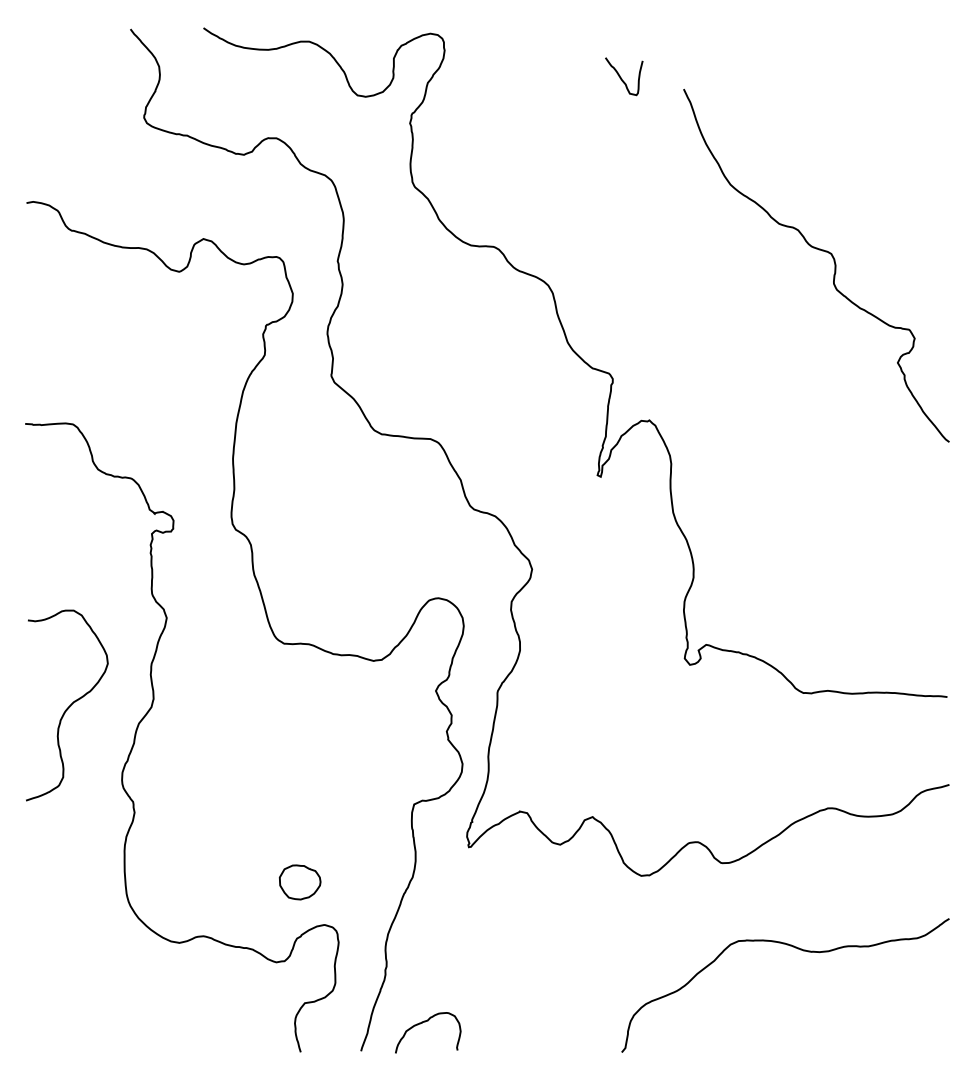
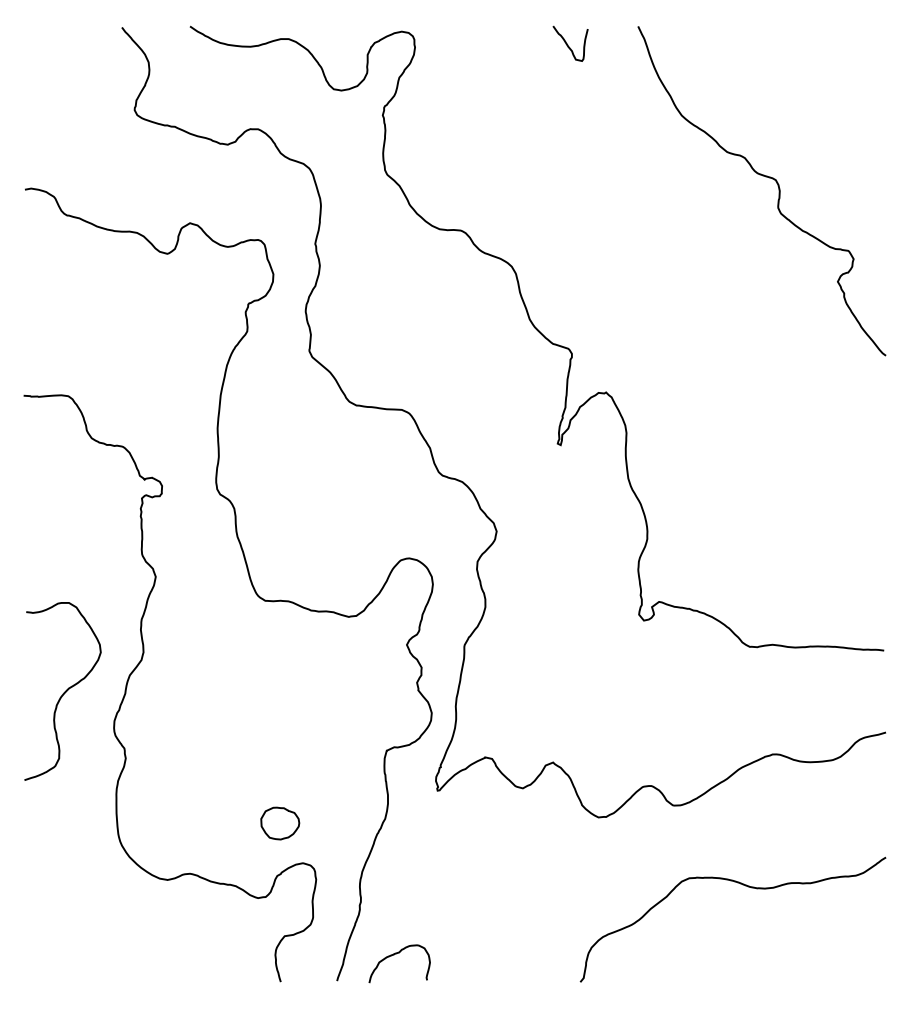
curve: (621, 77) -> (568, 44), moved
curve: (820, 251) -> (765, 177), moved
curve: (67, 706) -> (63, 692), moved

